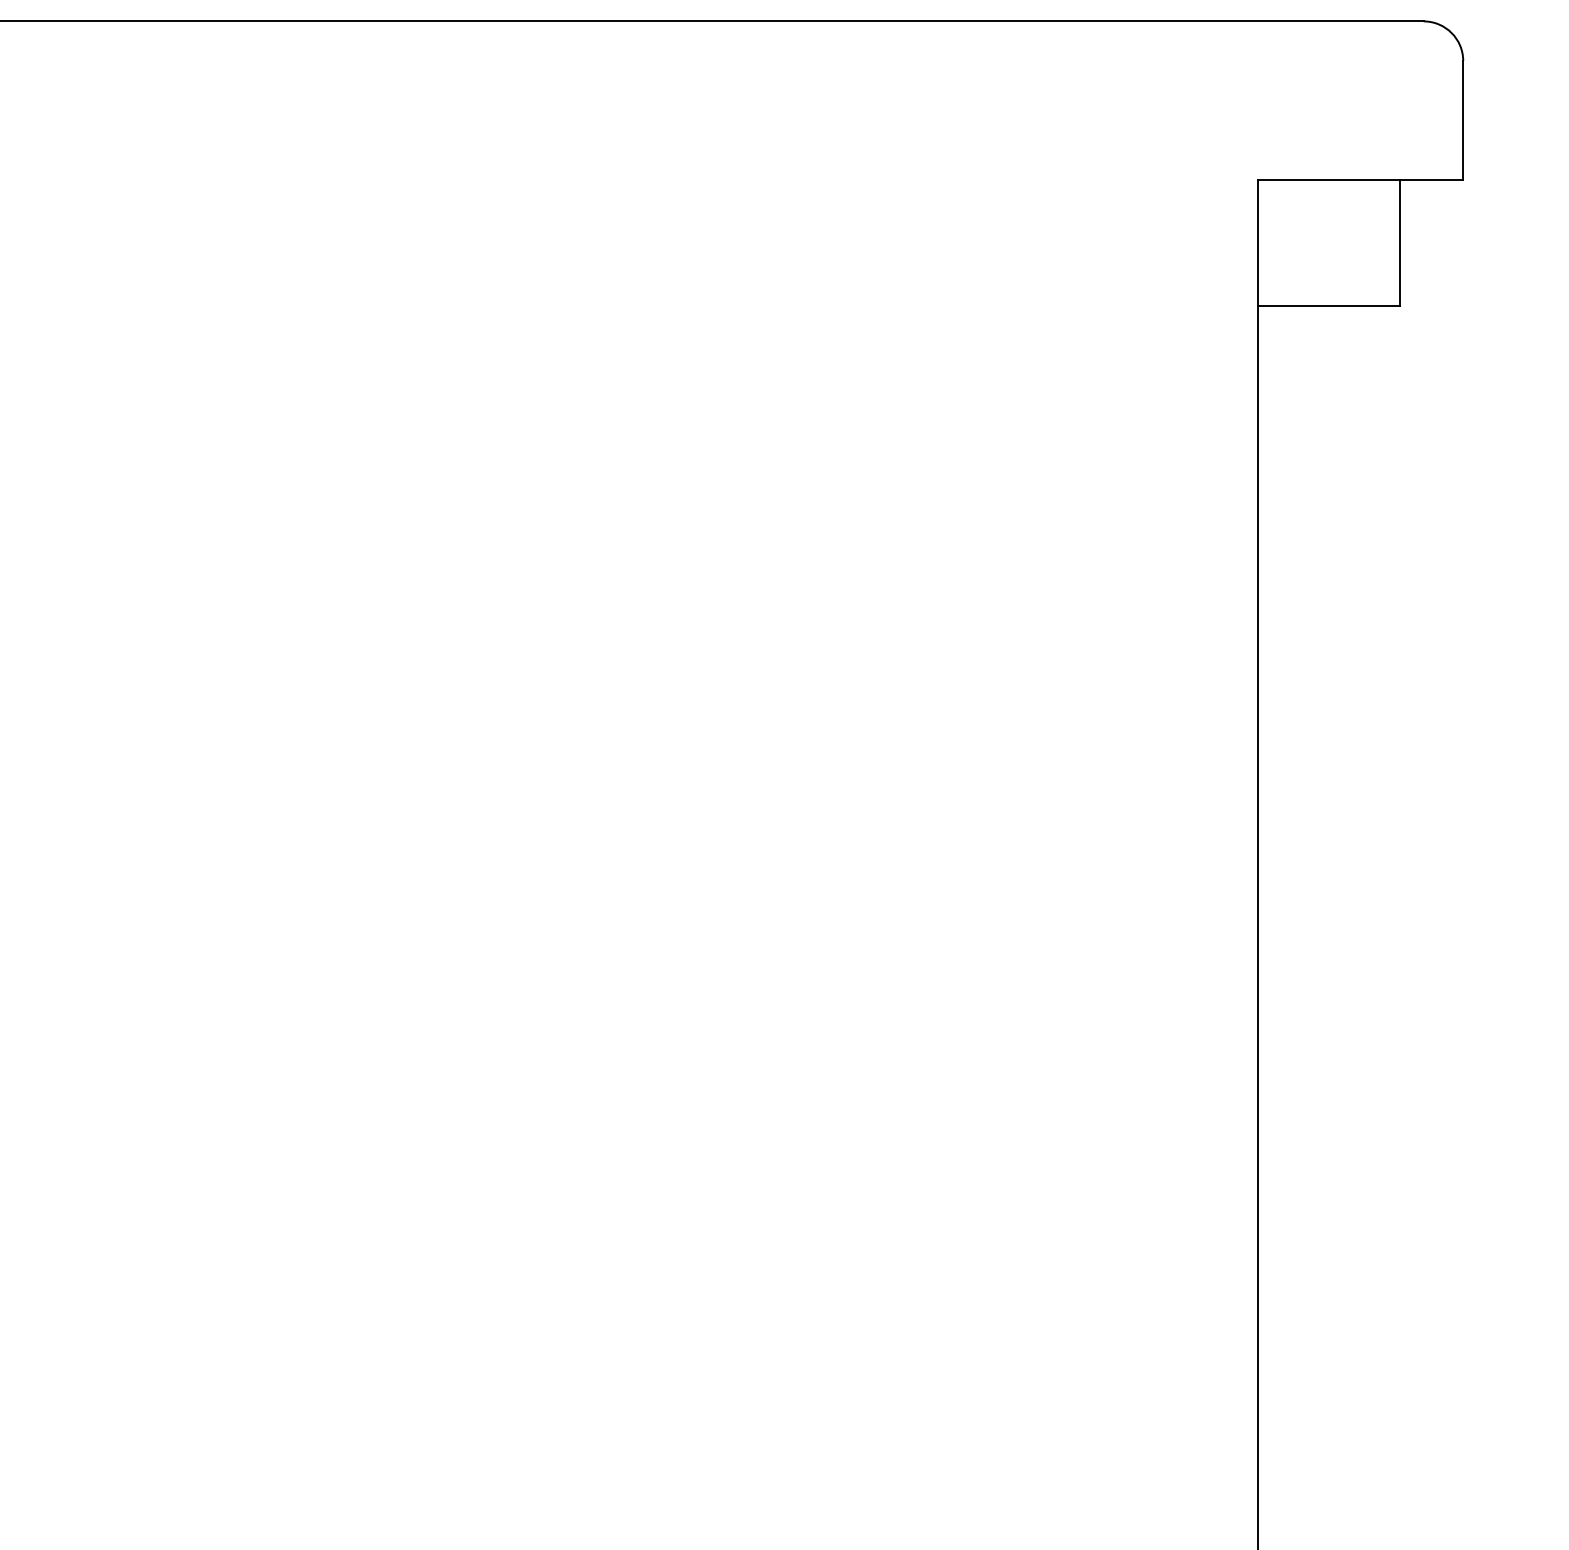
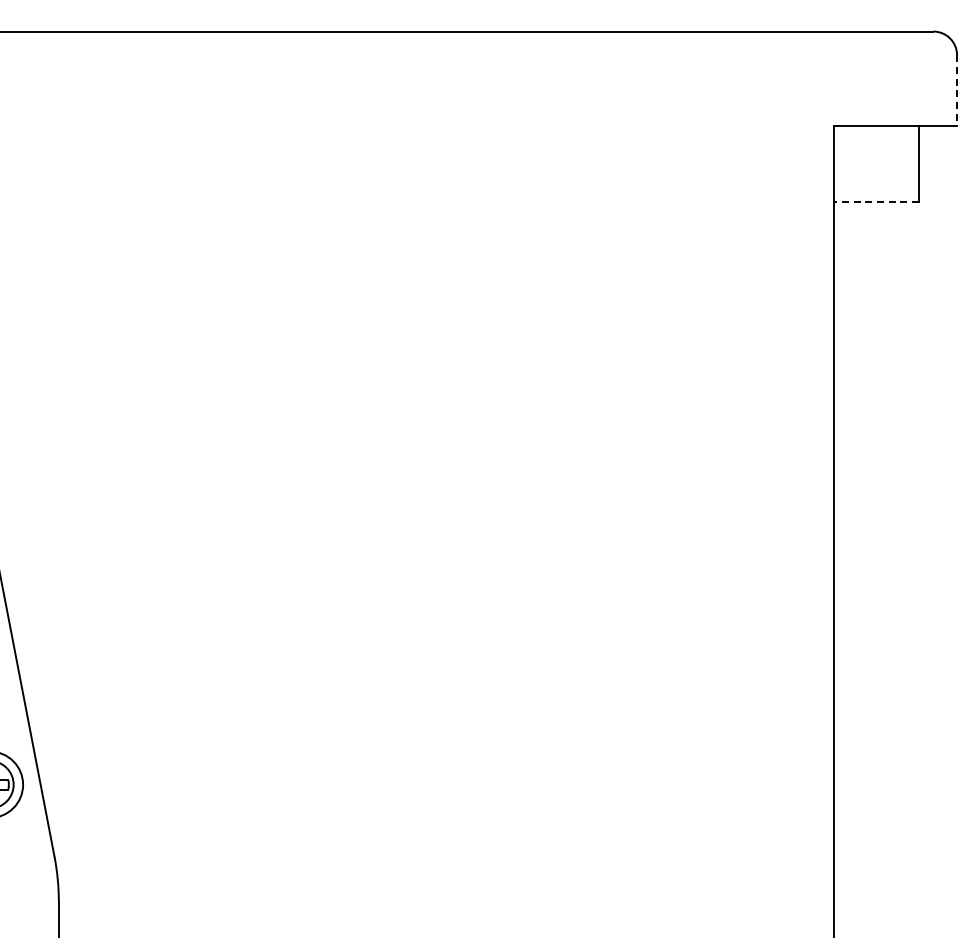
line: (1463, 119) -> (957, 90), solid -> dashed
line: (1328, 306) -> (876, 202), solid -> dashed

